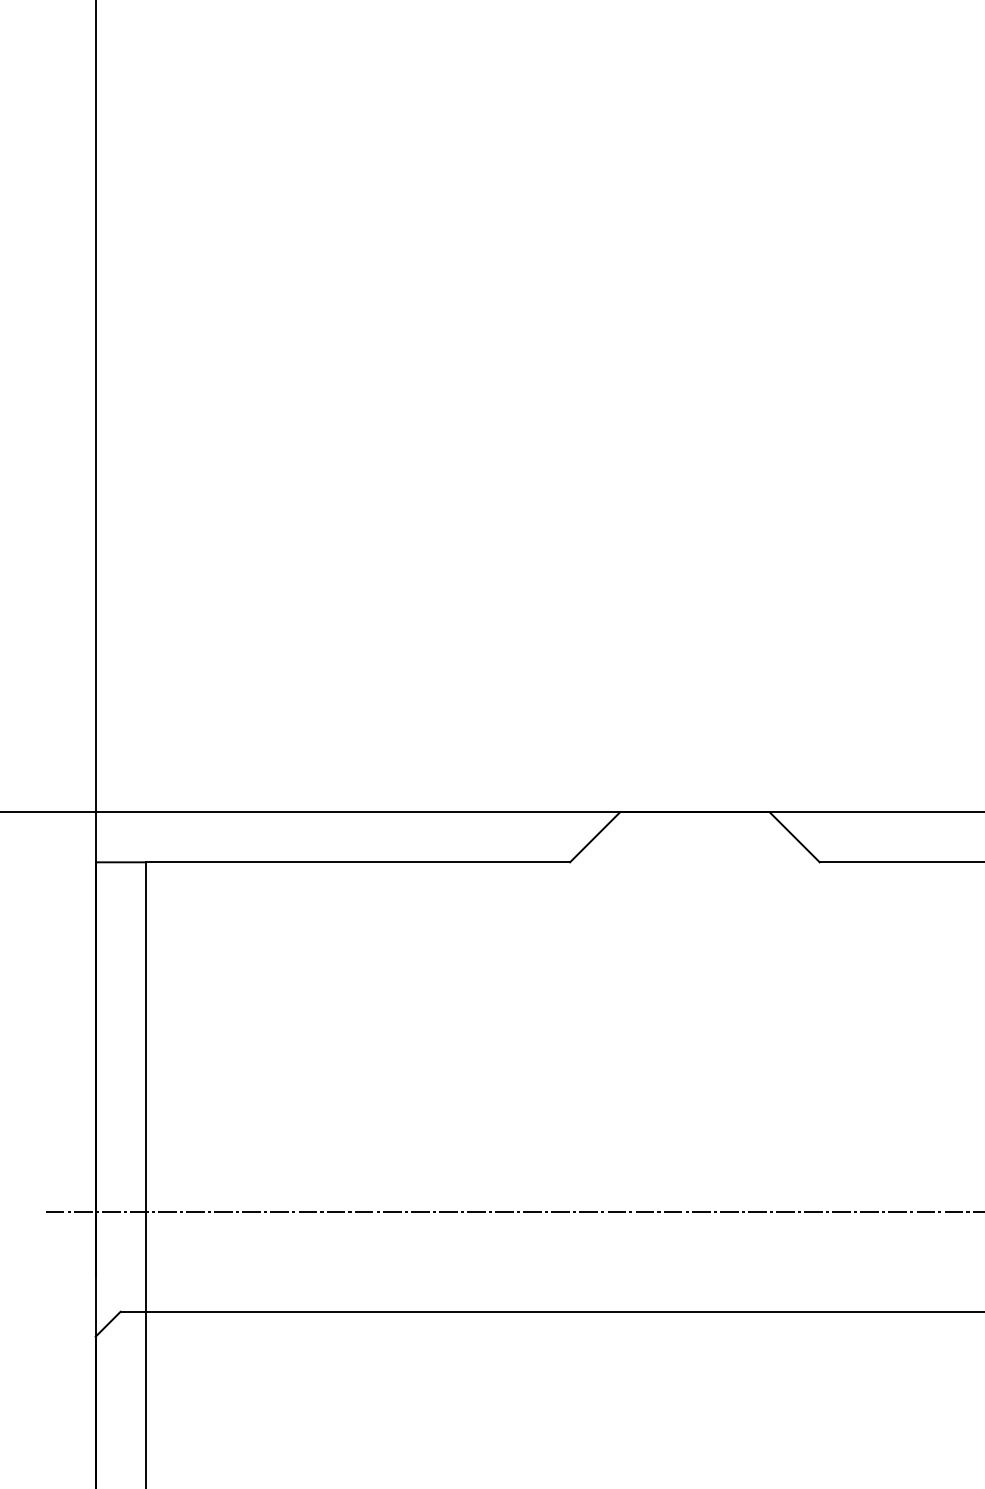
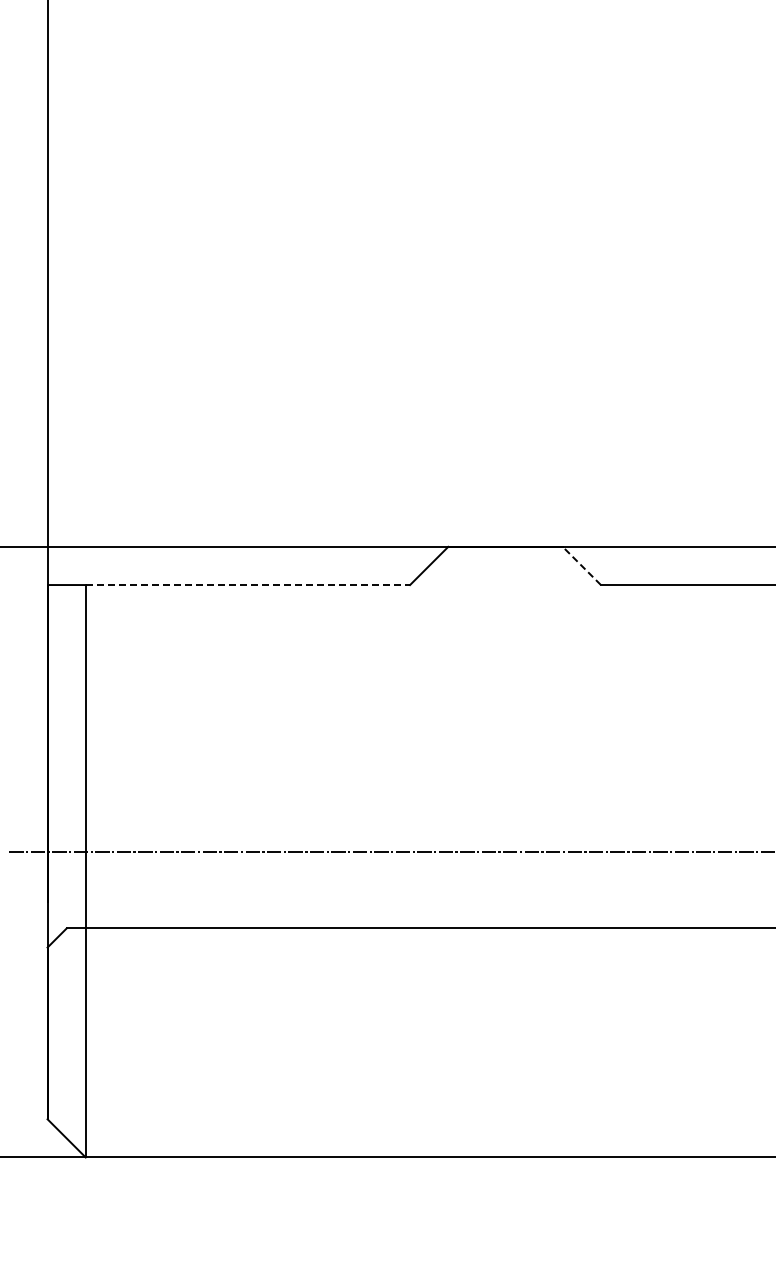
line: (794, 836) -> (581, 565), solid -> dashed
line: (358, 862) -> (248, 585), solid -> dashed

